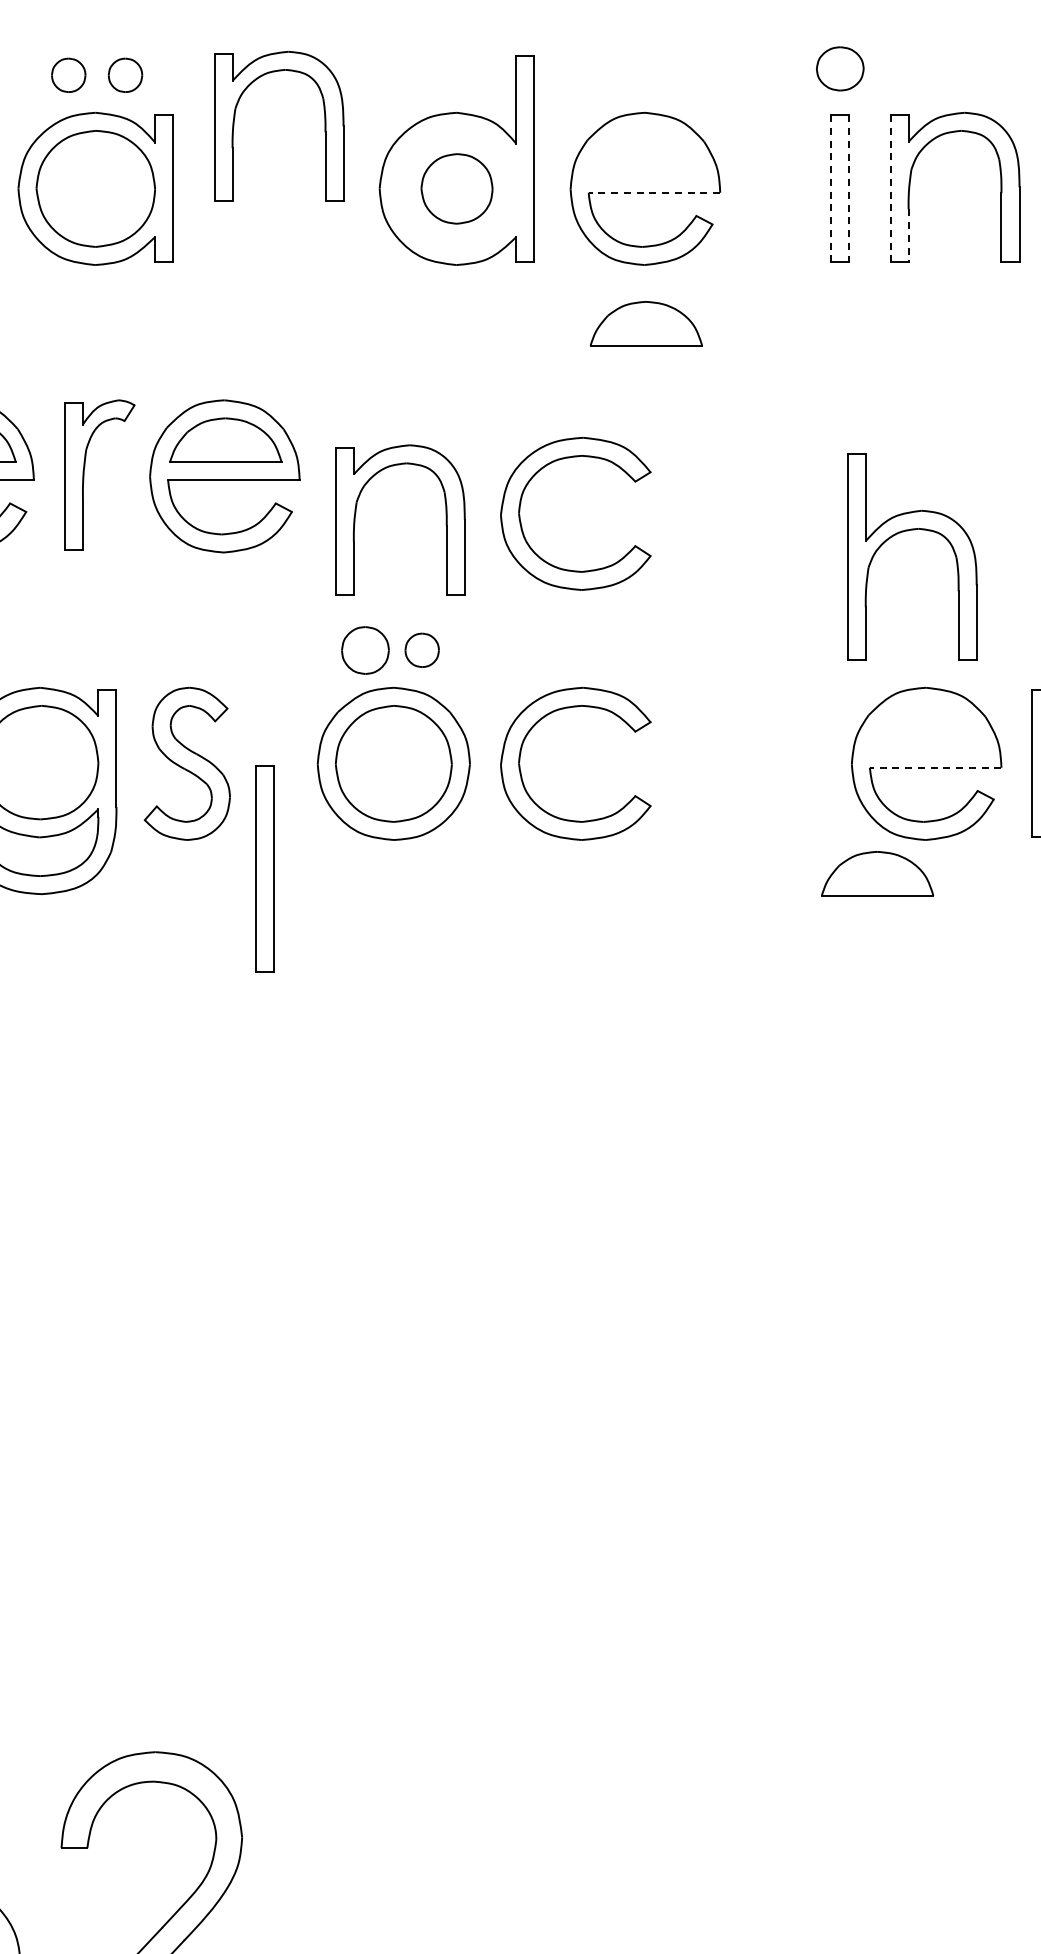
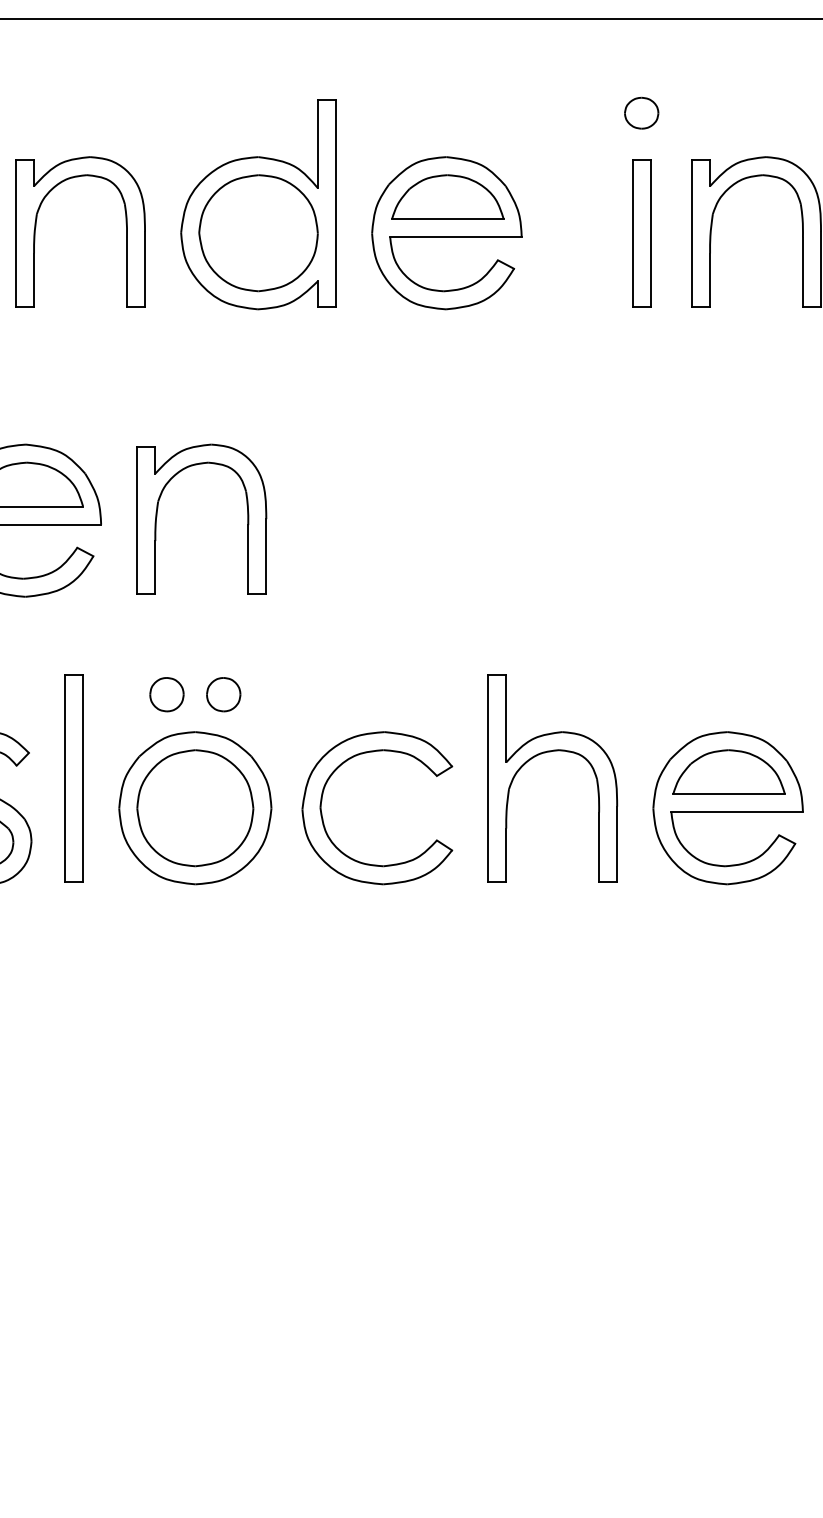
part: (839, 68) -> (641, 112), size x0.71
part: (235, 117) -> (37, 222), moved
part: (456, 188) -> (258, 232), size x1.67
line: (831, 188) -> (633, 232), dashed -> solid
line: (849, 188) -> (651, 232), dashed -> solid
line: (890, 188) -> (692, 232), dashed -> solid
line: (654, 192) -> (456, 236), dashed -> solid
line: (908, 235) -> (710, 279), dashed -> solid
part: (645, 323) -> (447, 196), moved
part: (356, 513) -> (158, 512), moved
part: (522, 526) -> (324, 570), removed
part: (908, 531) -> (549, 752), moved
part: (365, 649) -> (167, 693), size x0.71
line: (935, 767) -> (737, 811), dashed -> solid
part: (264, 868) -> (74, 777), moved
part: (877, 873) -> (729, 771), moved

